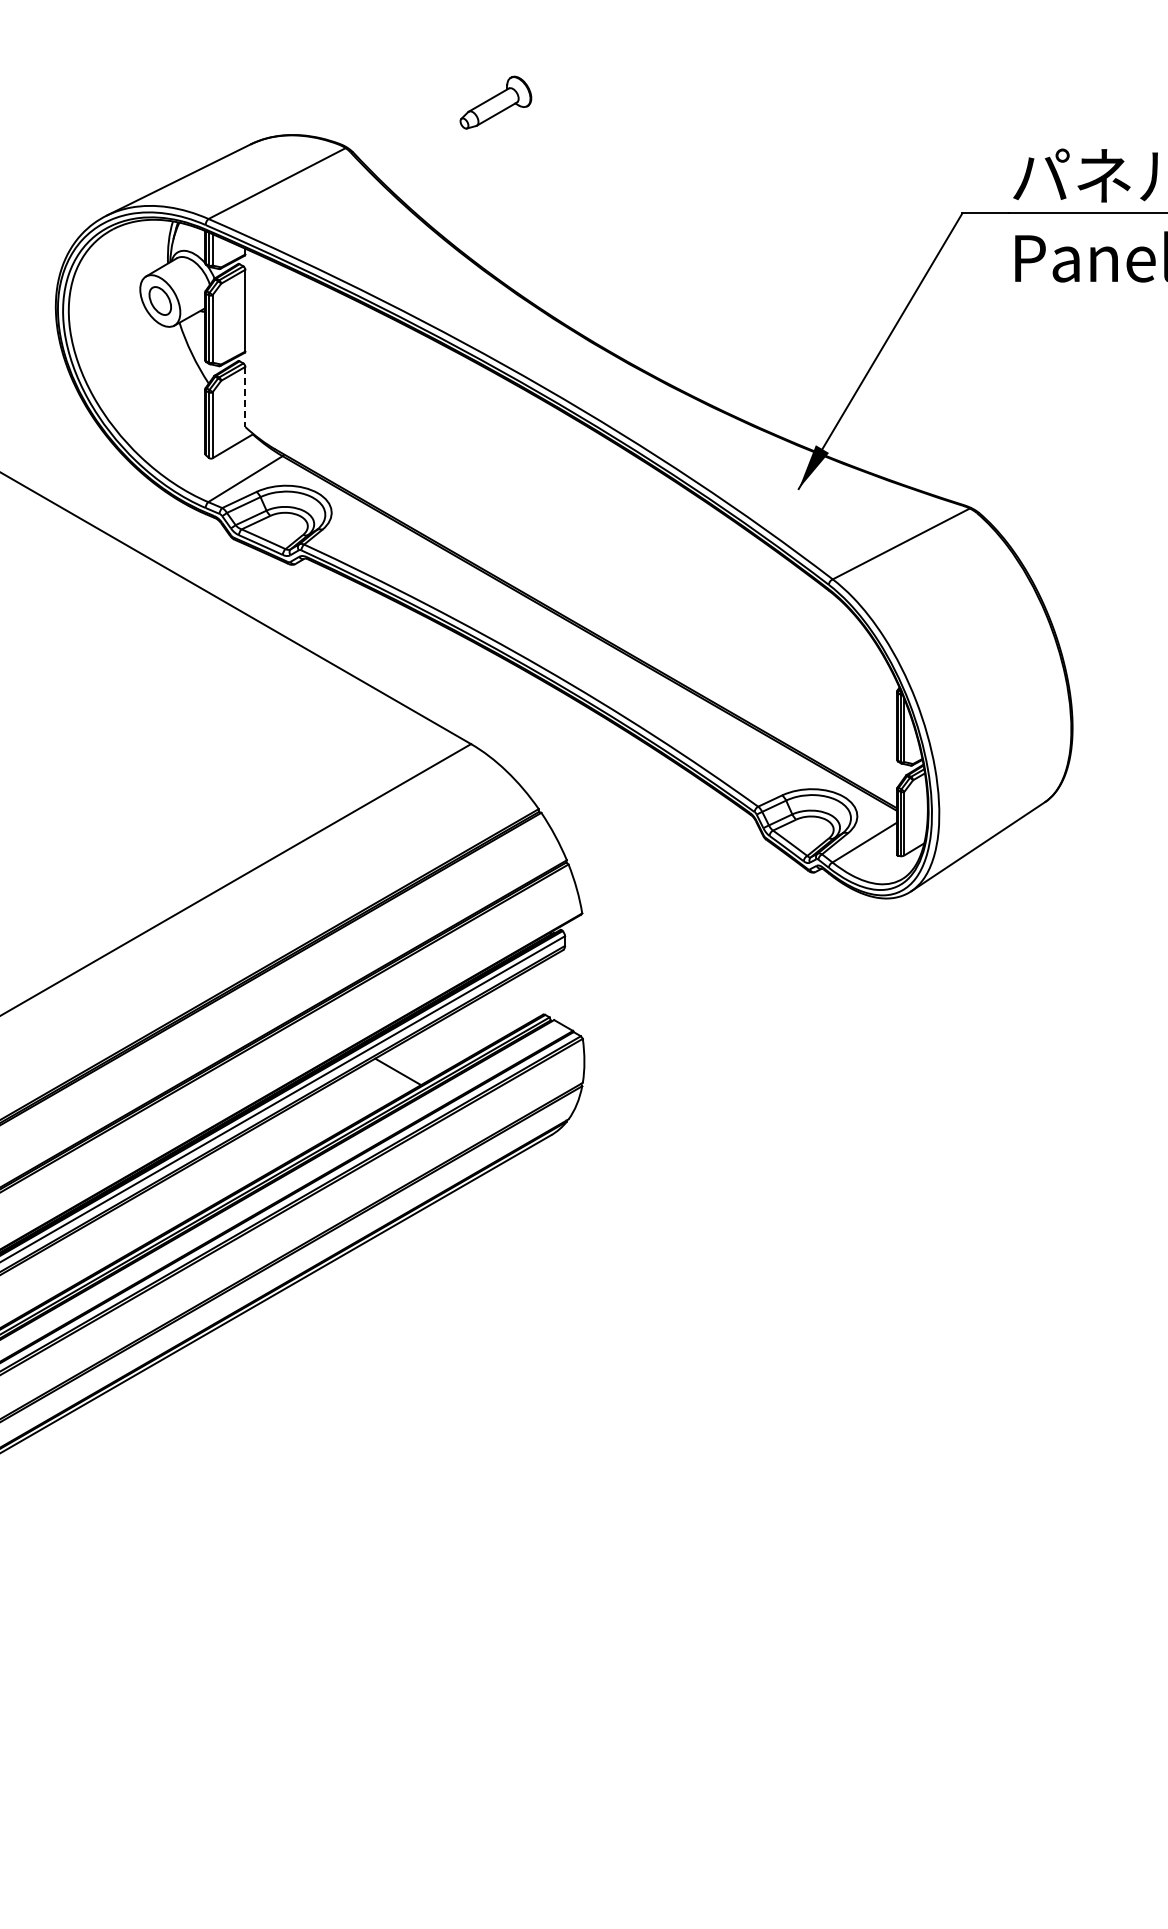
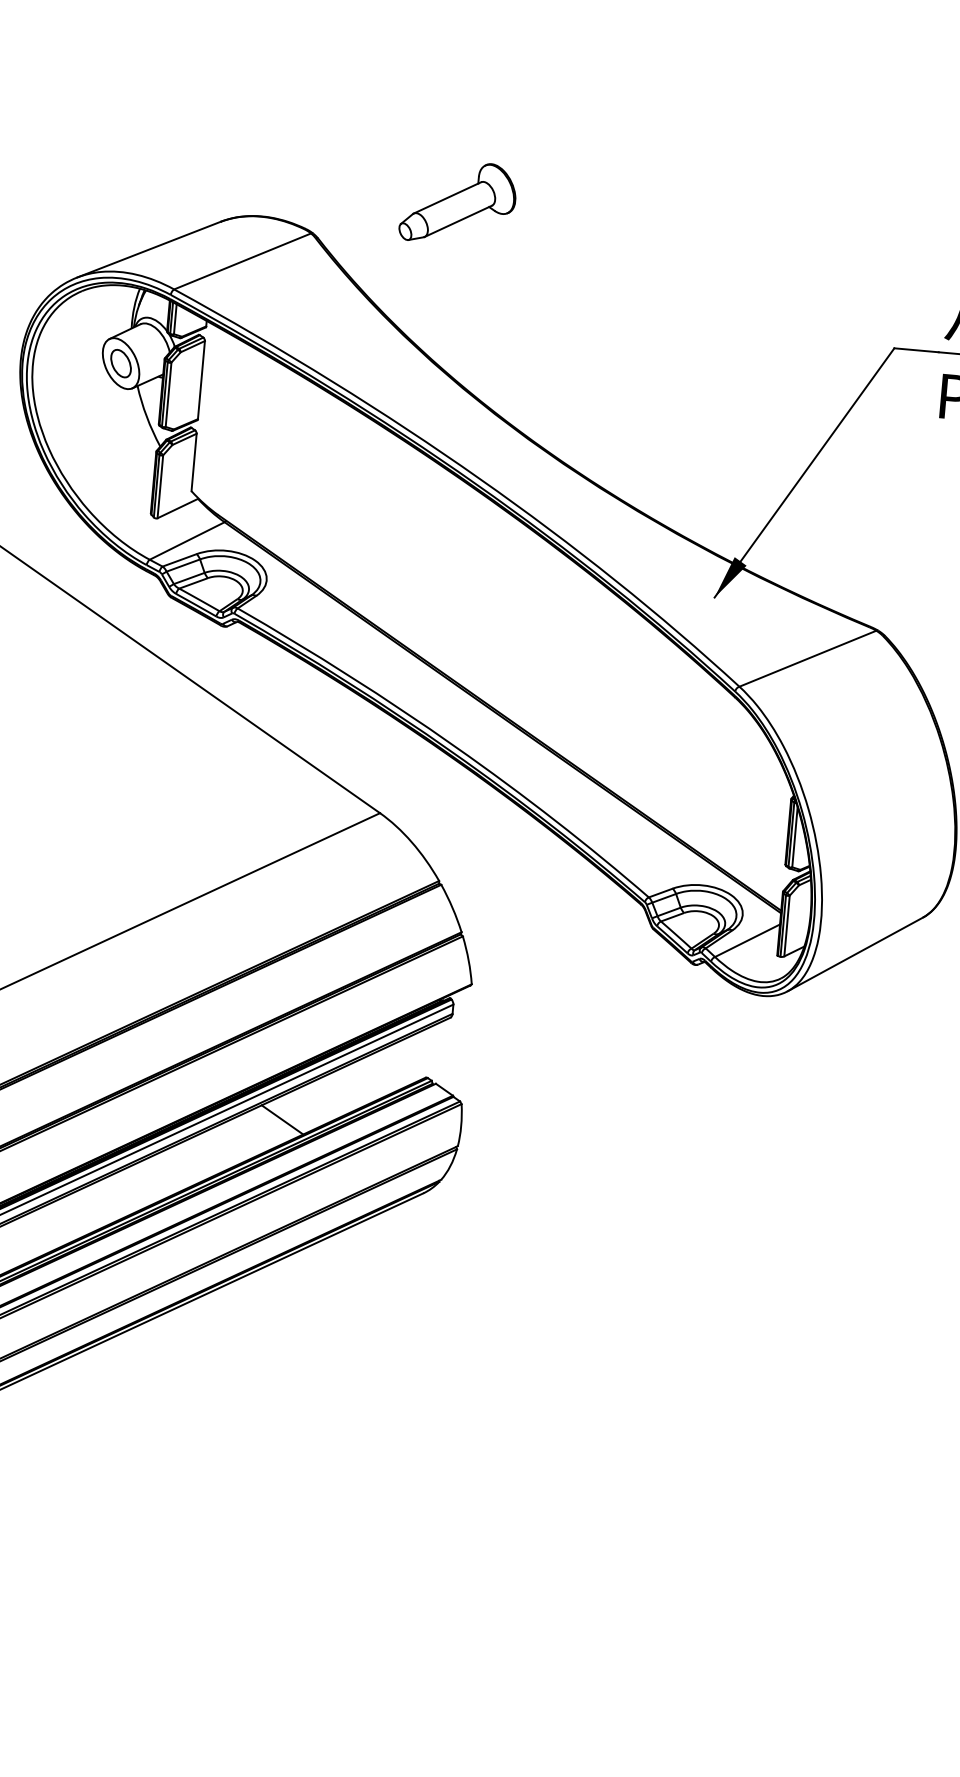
part: (495, 102) -> (458, 202), size x1.67
line: (245, 397) -> (194, 463), dashed -> solid

